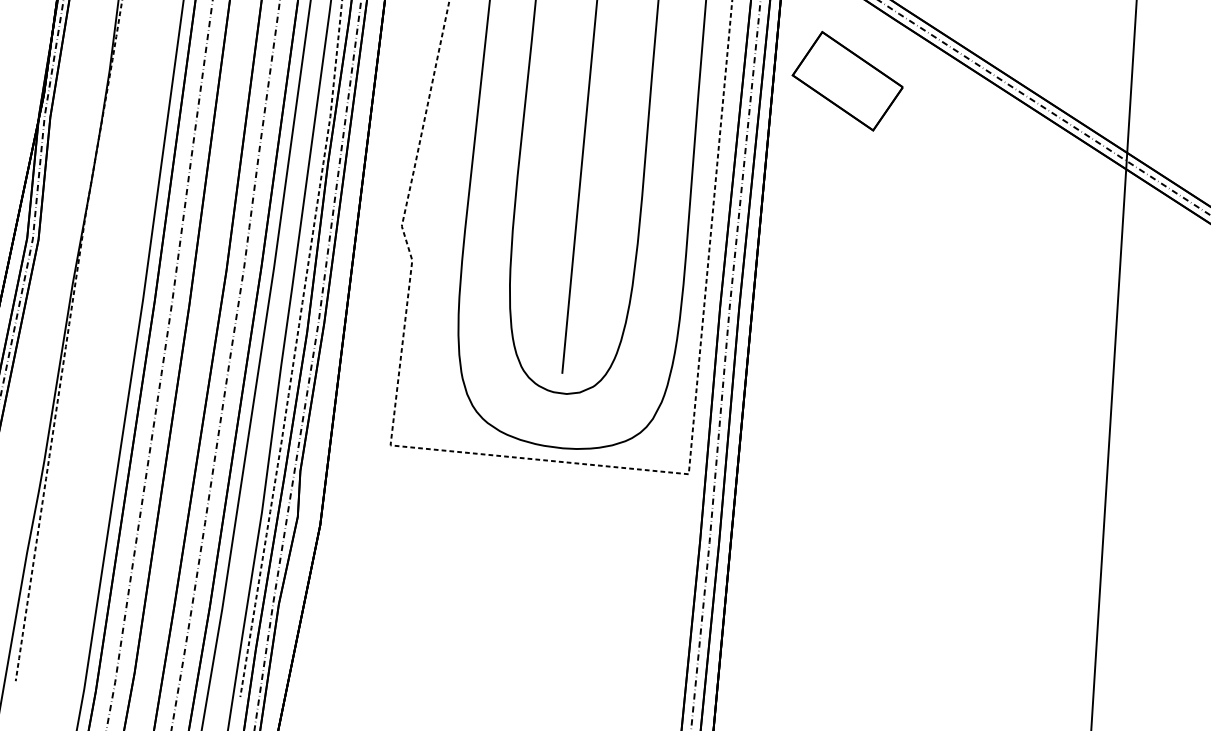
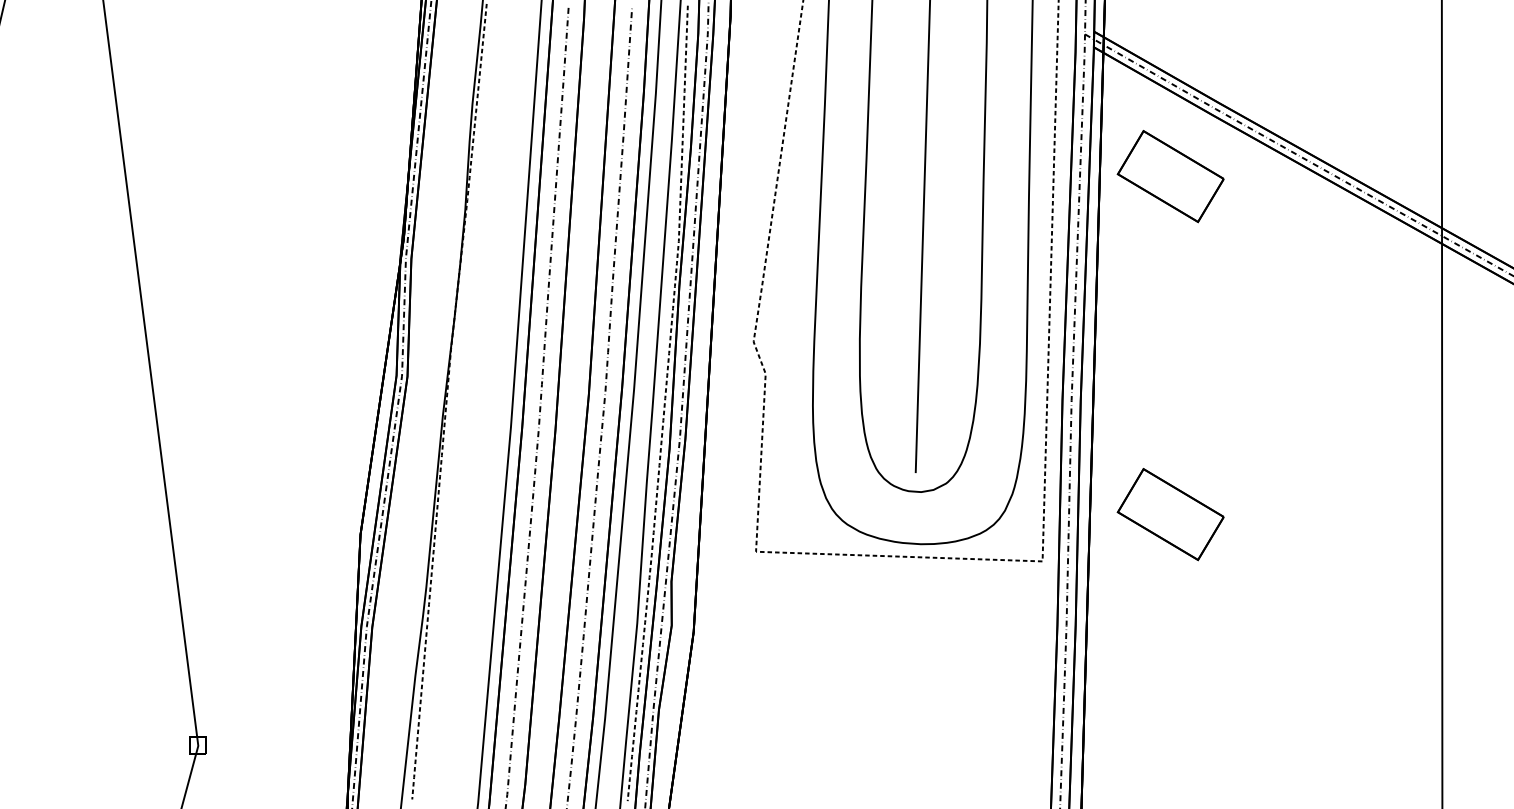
part: (825, 433) -> (1170, 514), added

